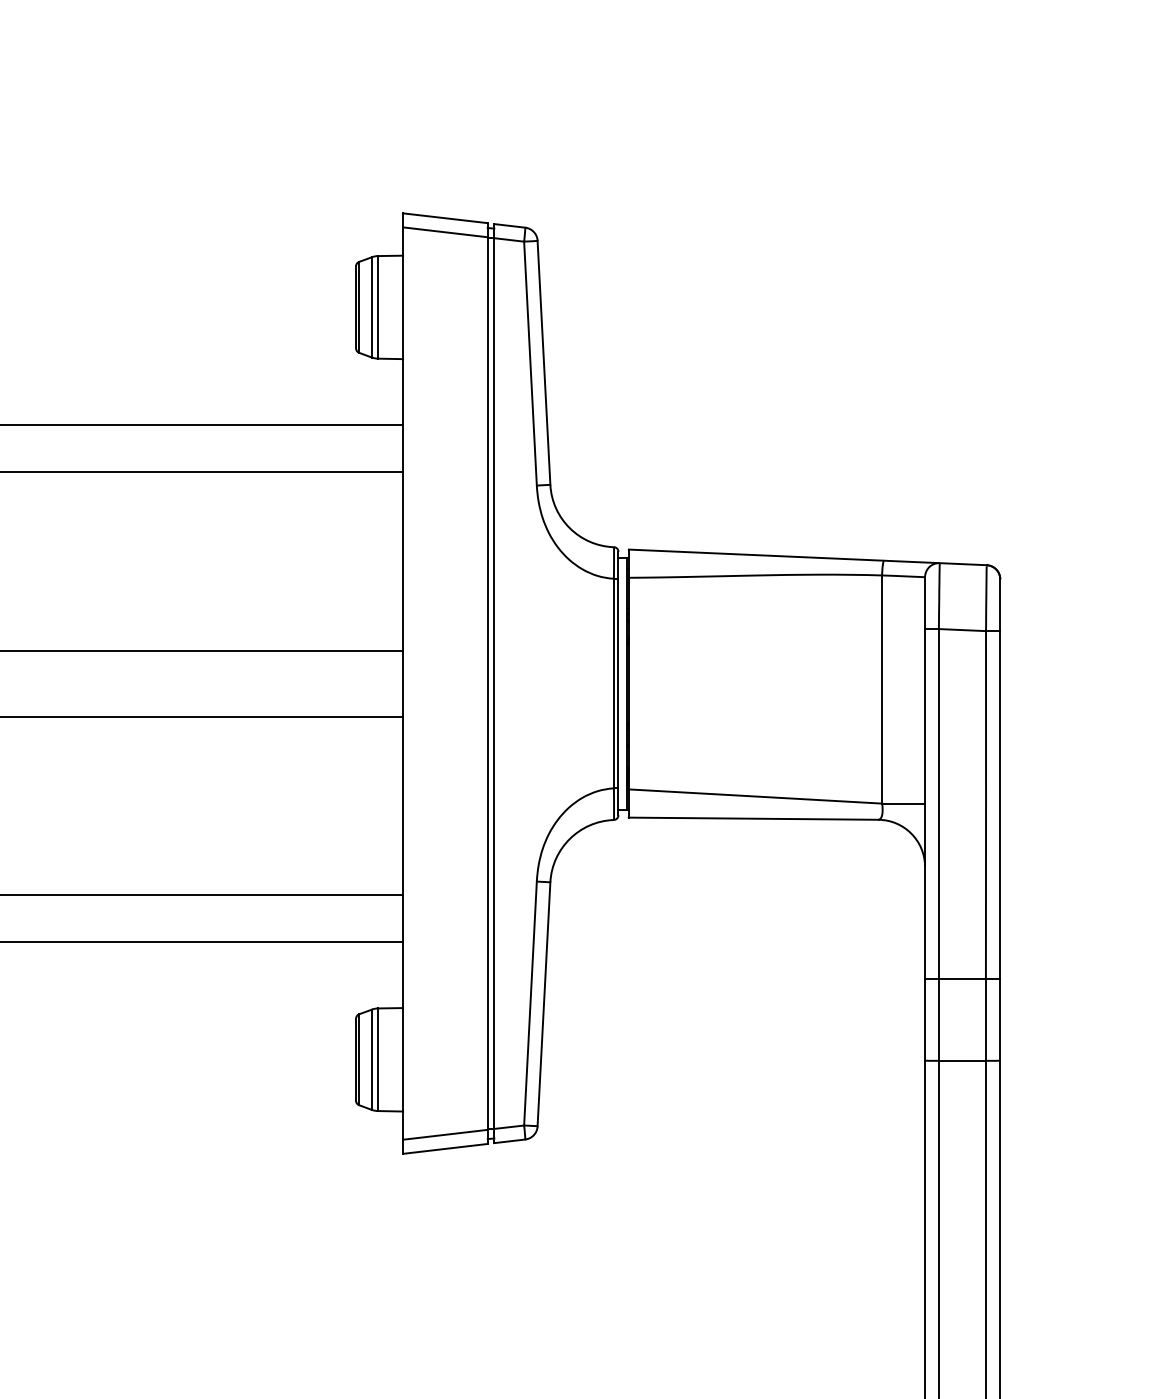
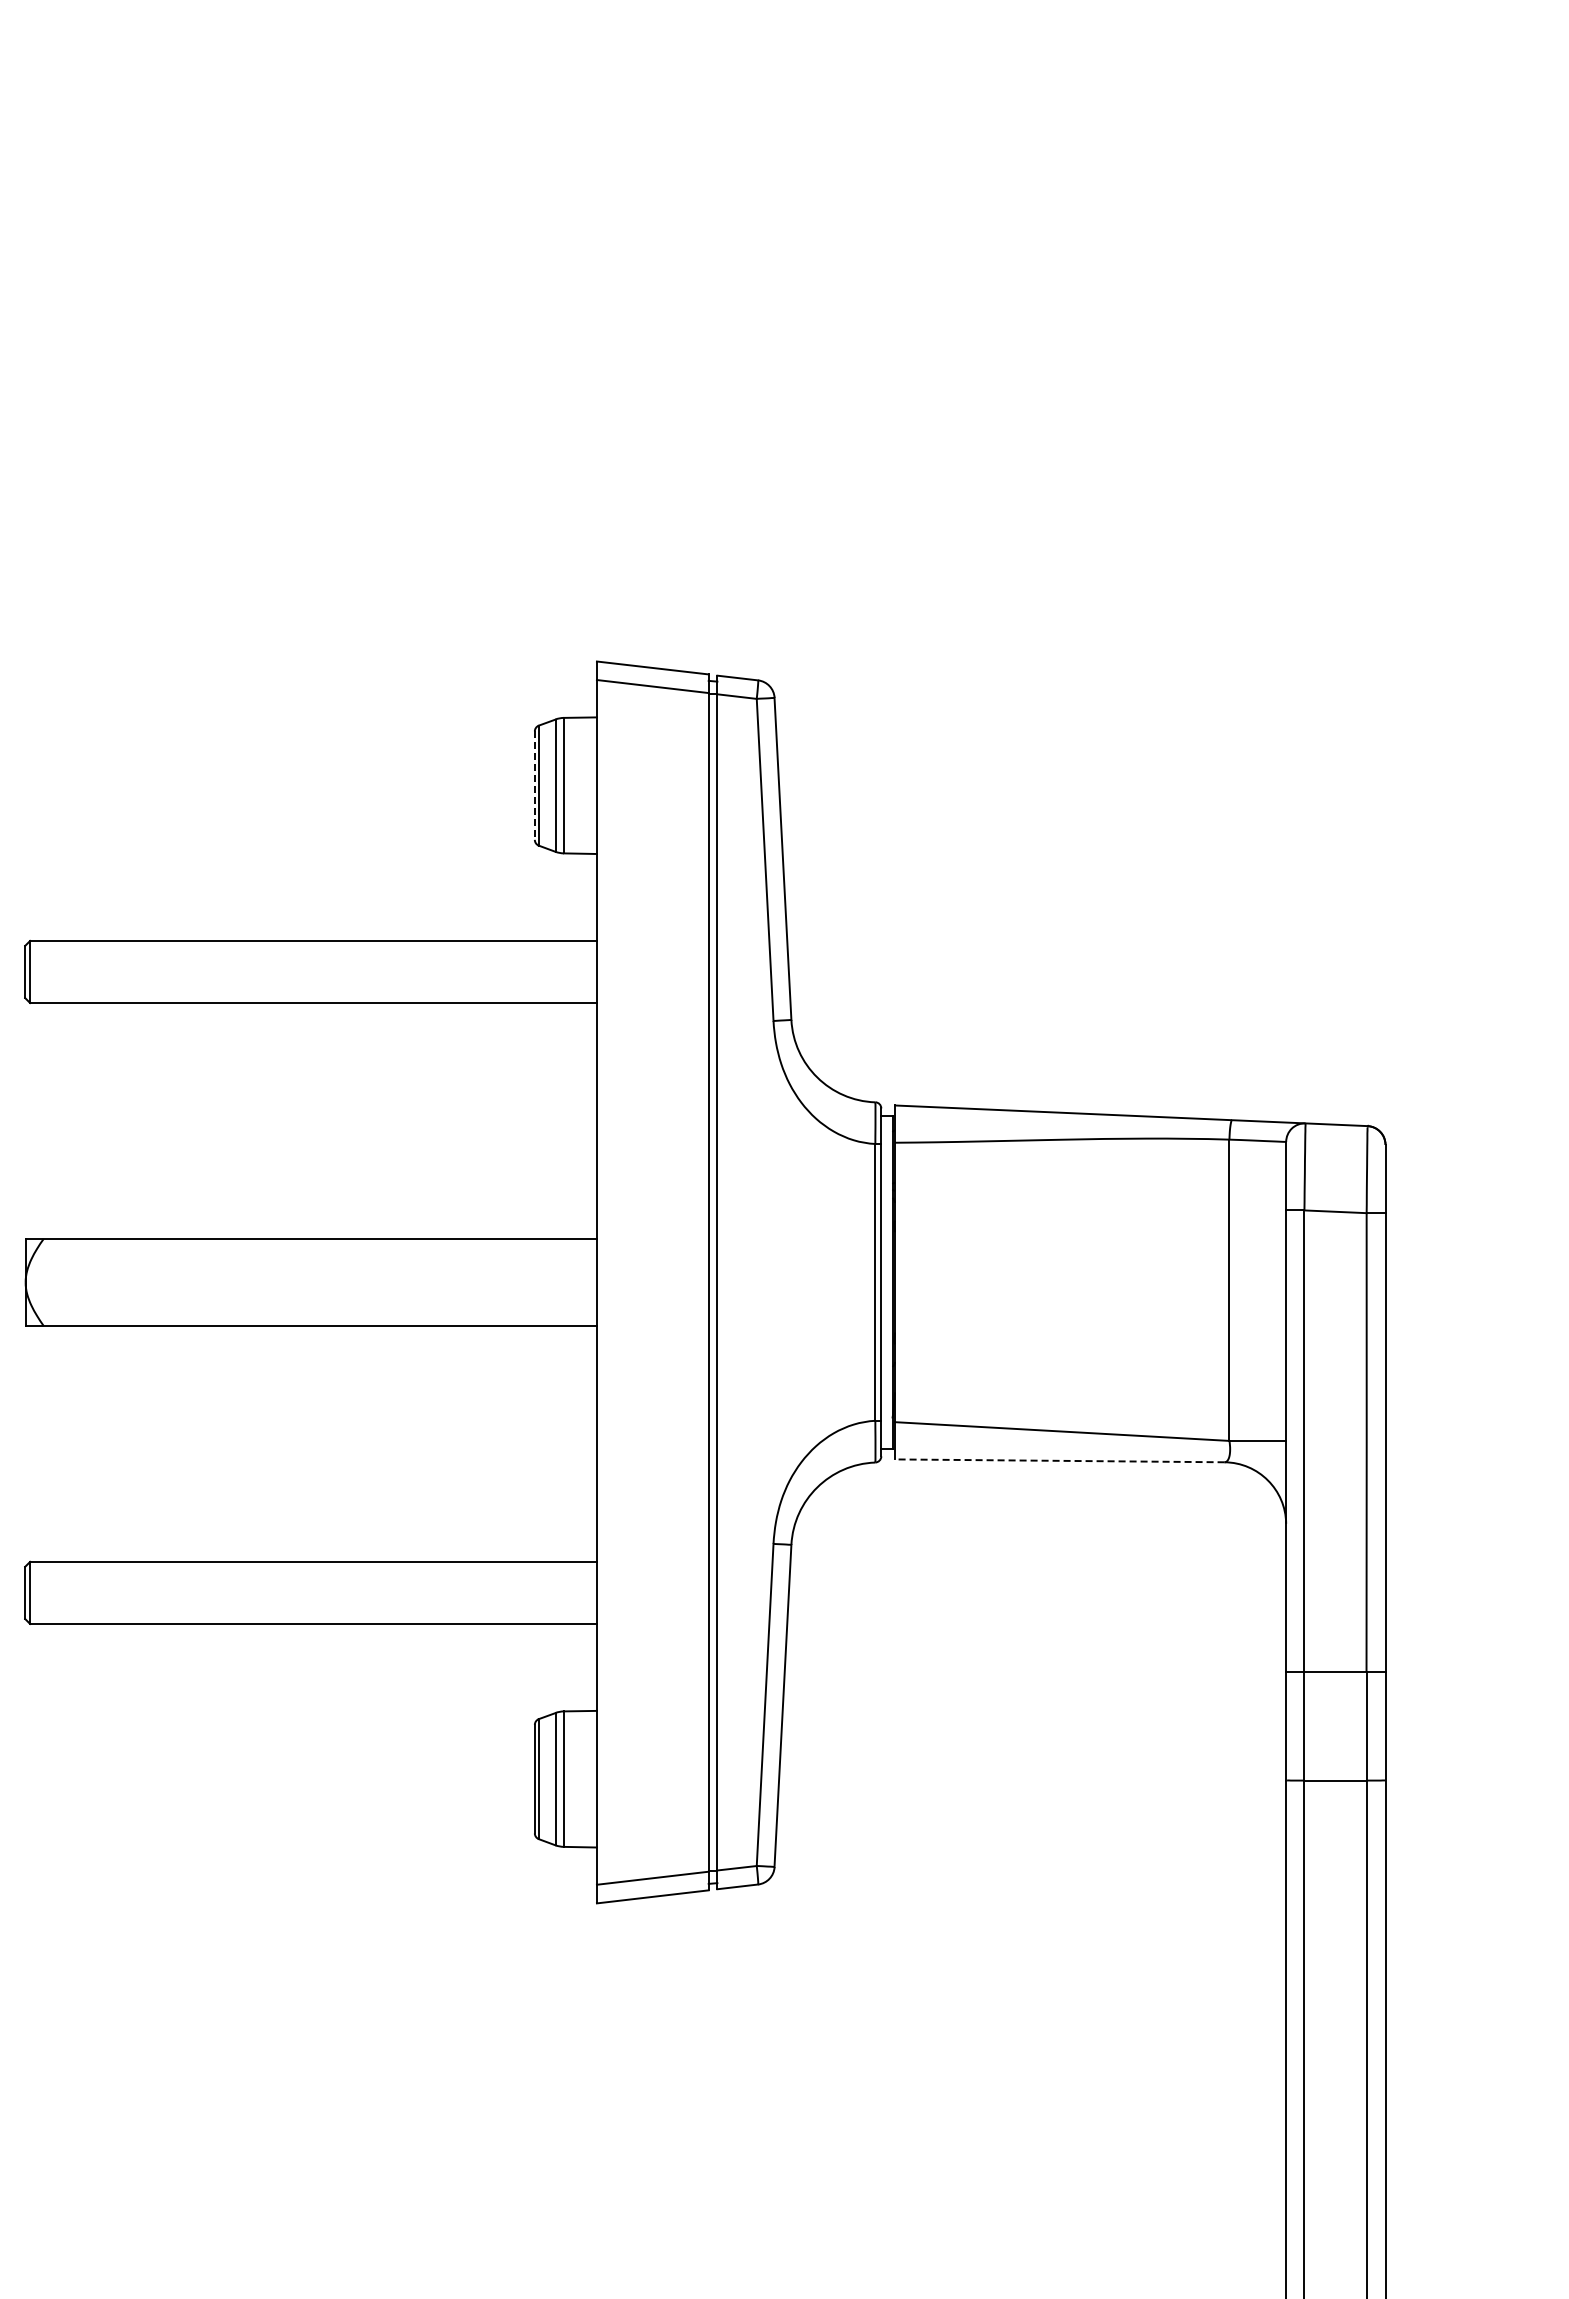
line: (355, 308) -> (534, 786), solid -> dashed
line: (753, 818) -> (1059, 1460), solid -> dashed

